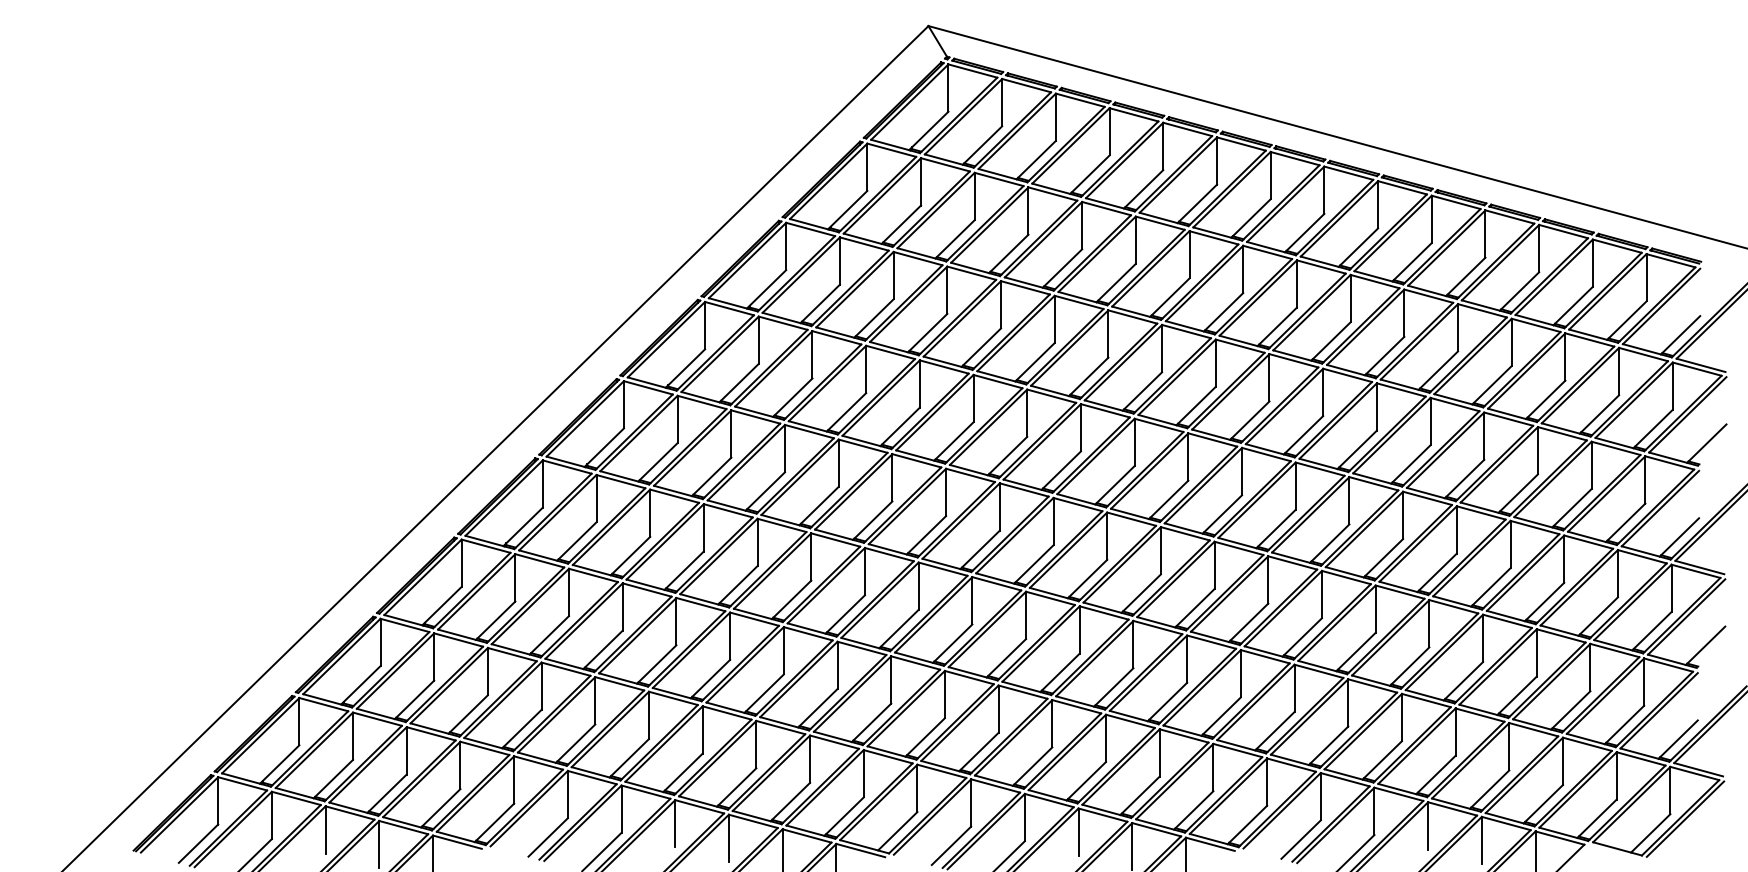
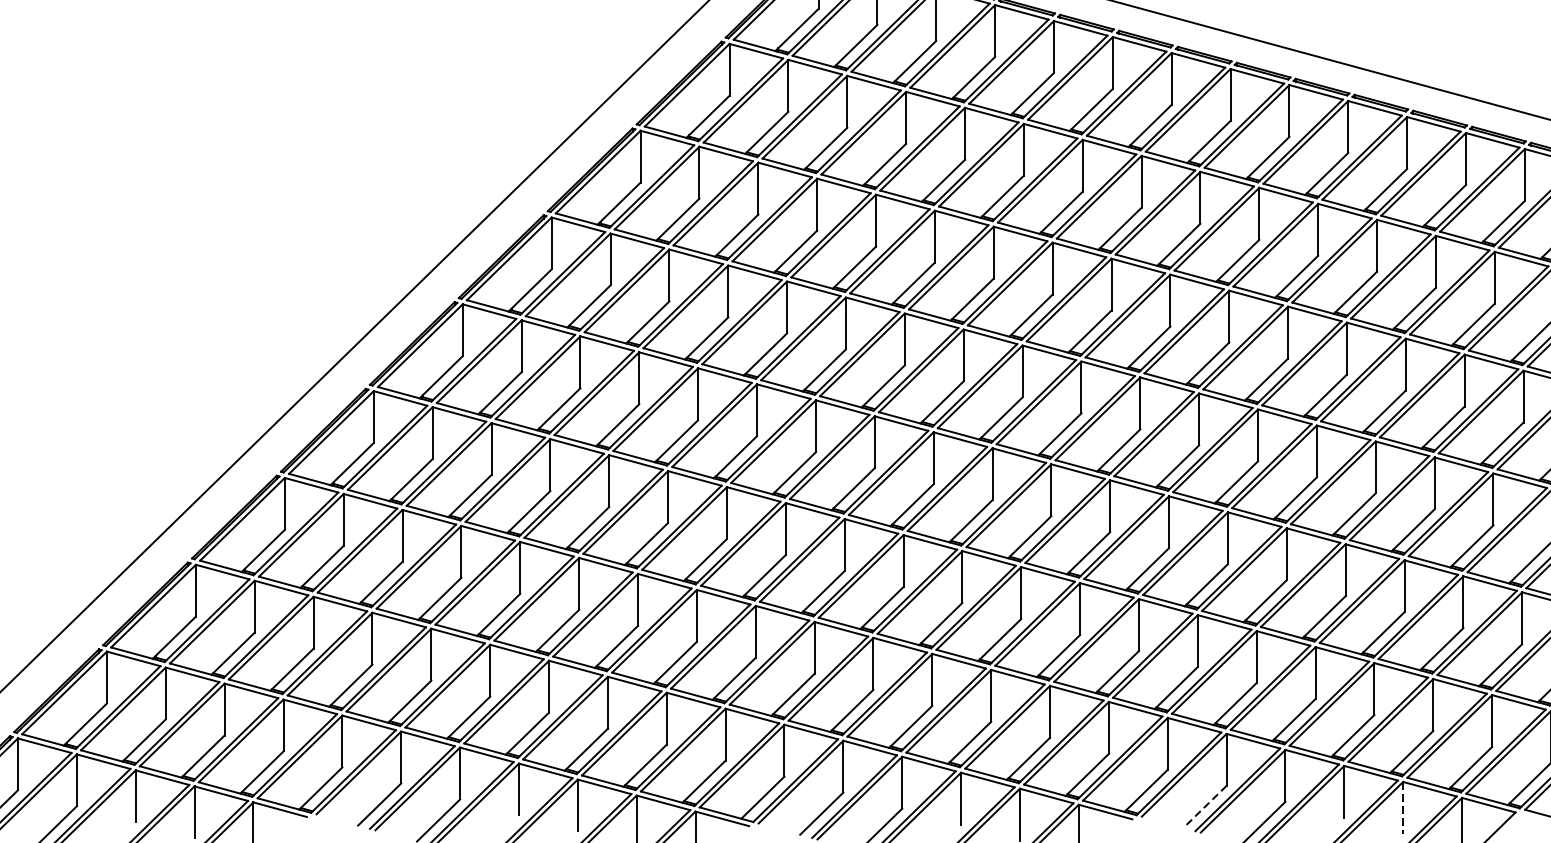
line: (1300, 839) -> (1204, 806), solid -> dashed
line: (1481, 840) -> (1402, 807), solid -> dashed

